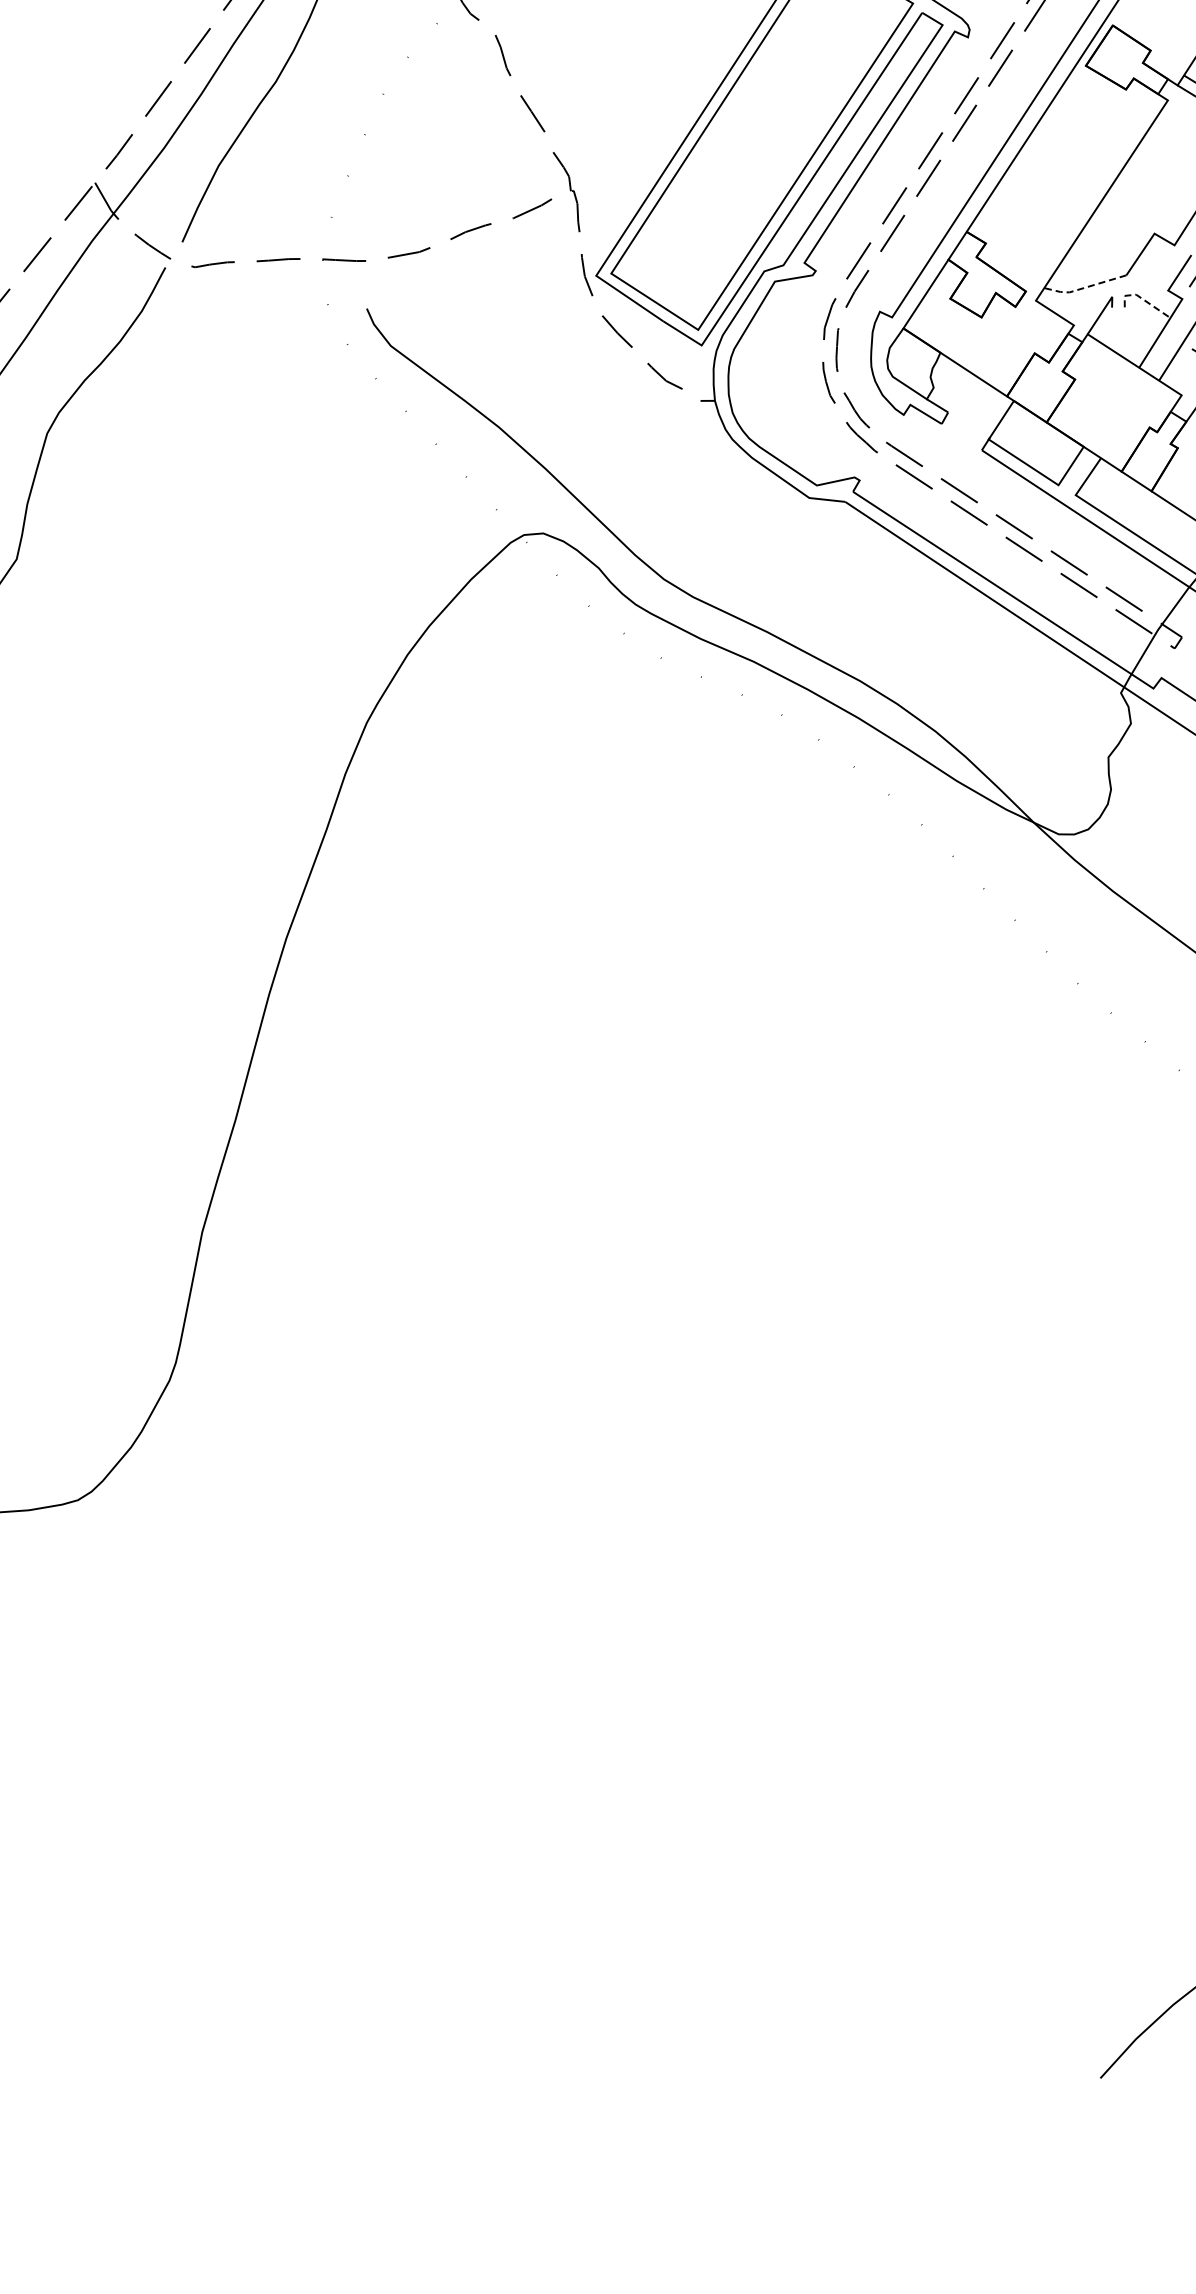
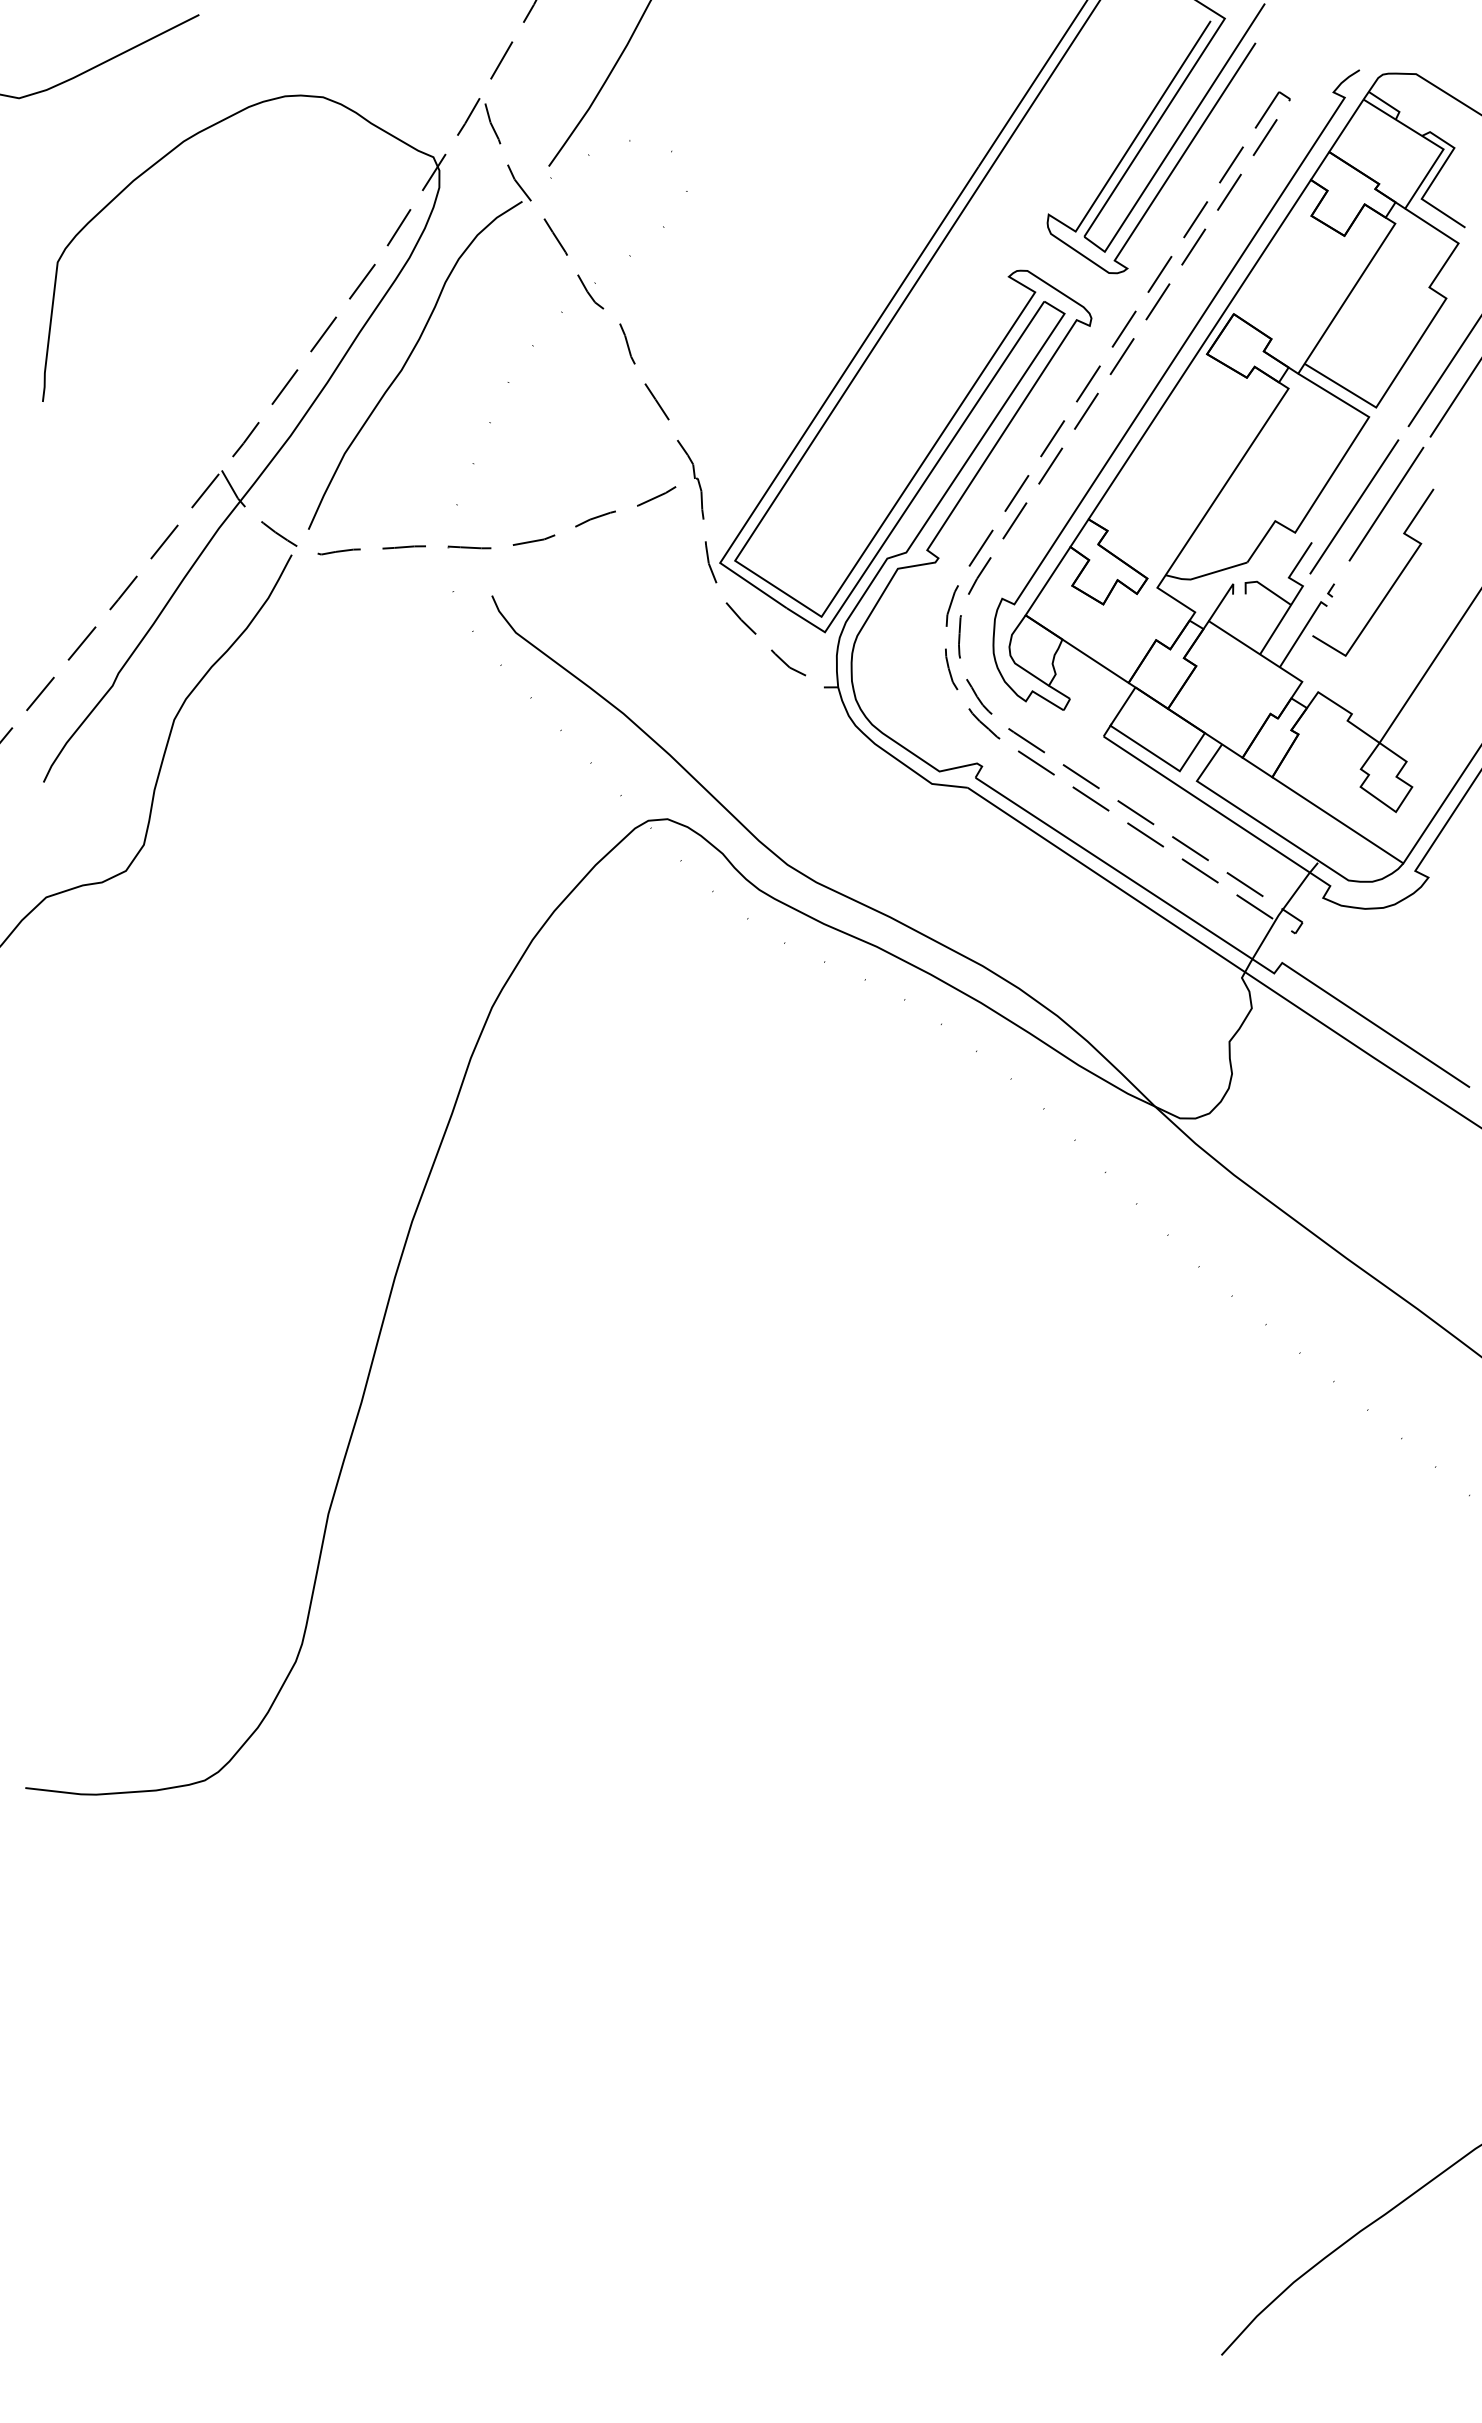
line: (1083, 288) -> (1204, 575), dashed -> solid
line: (1142, 299) -> (1263, 586), dashed -> solid

